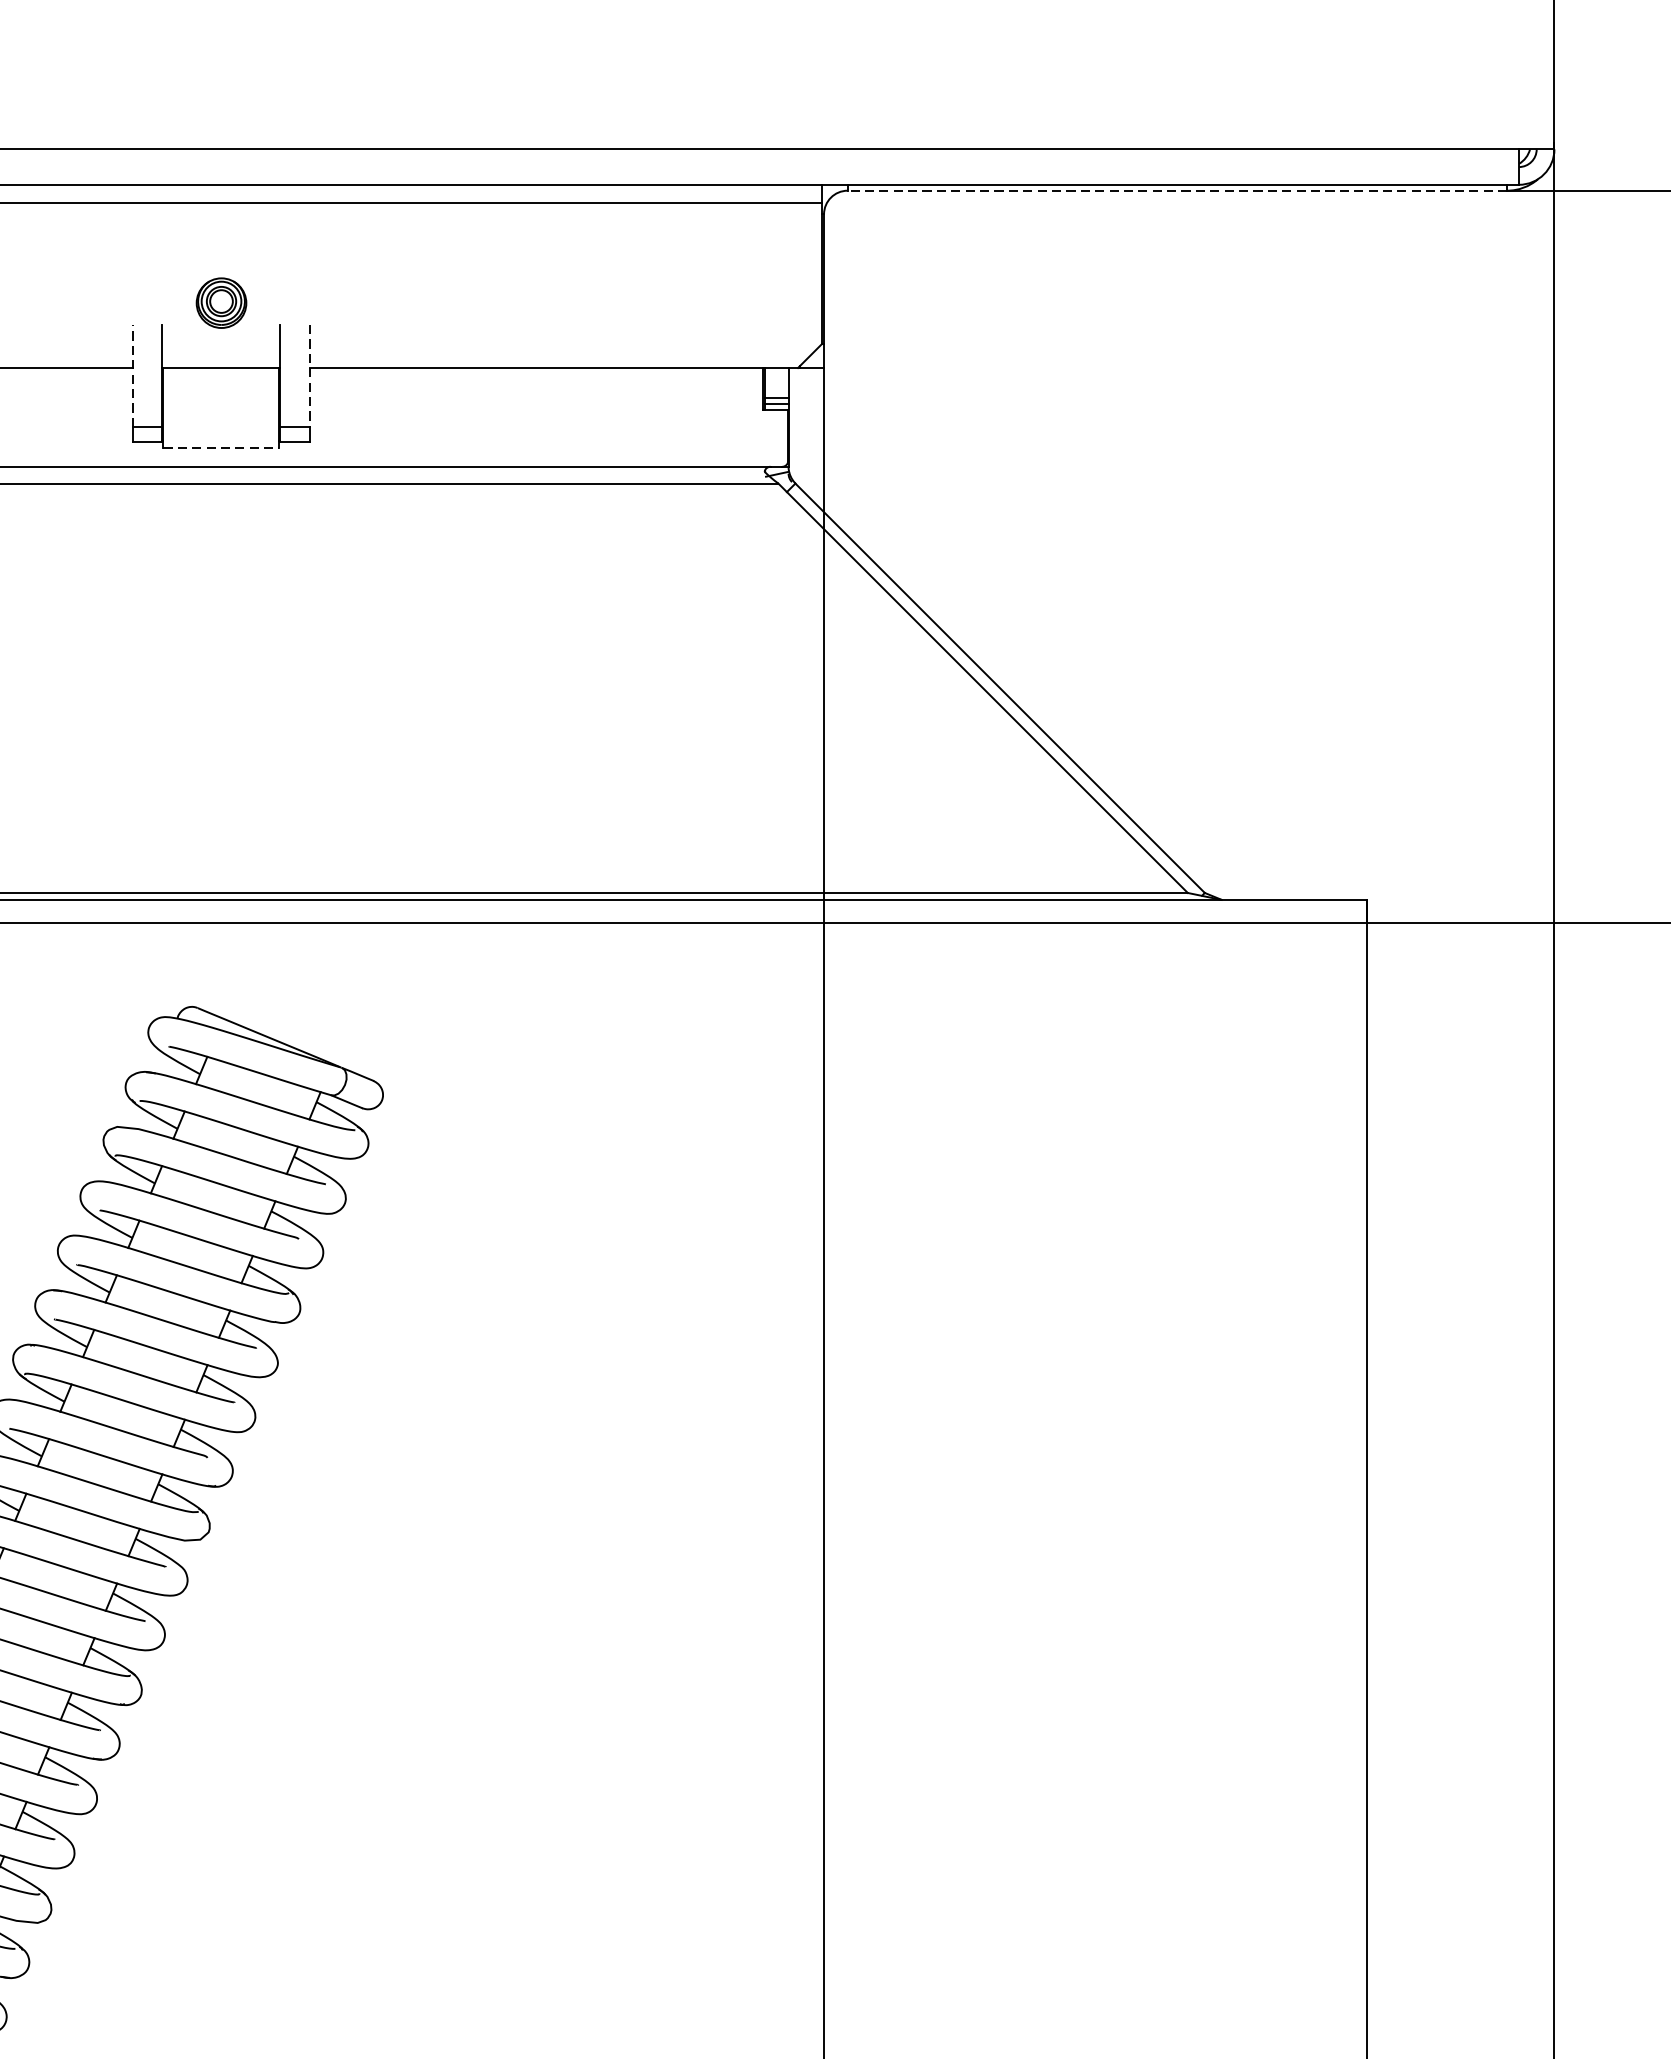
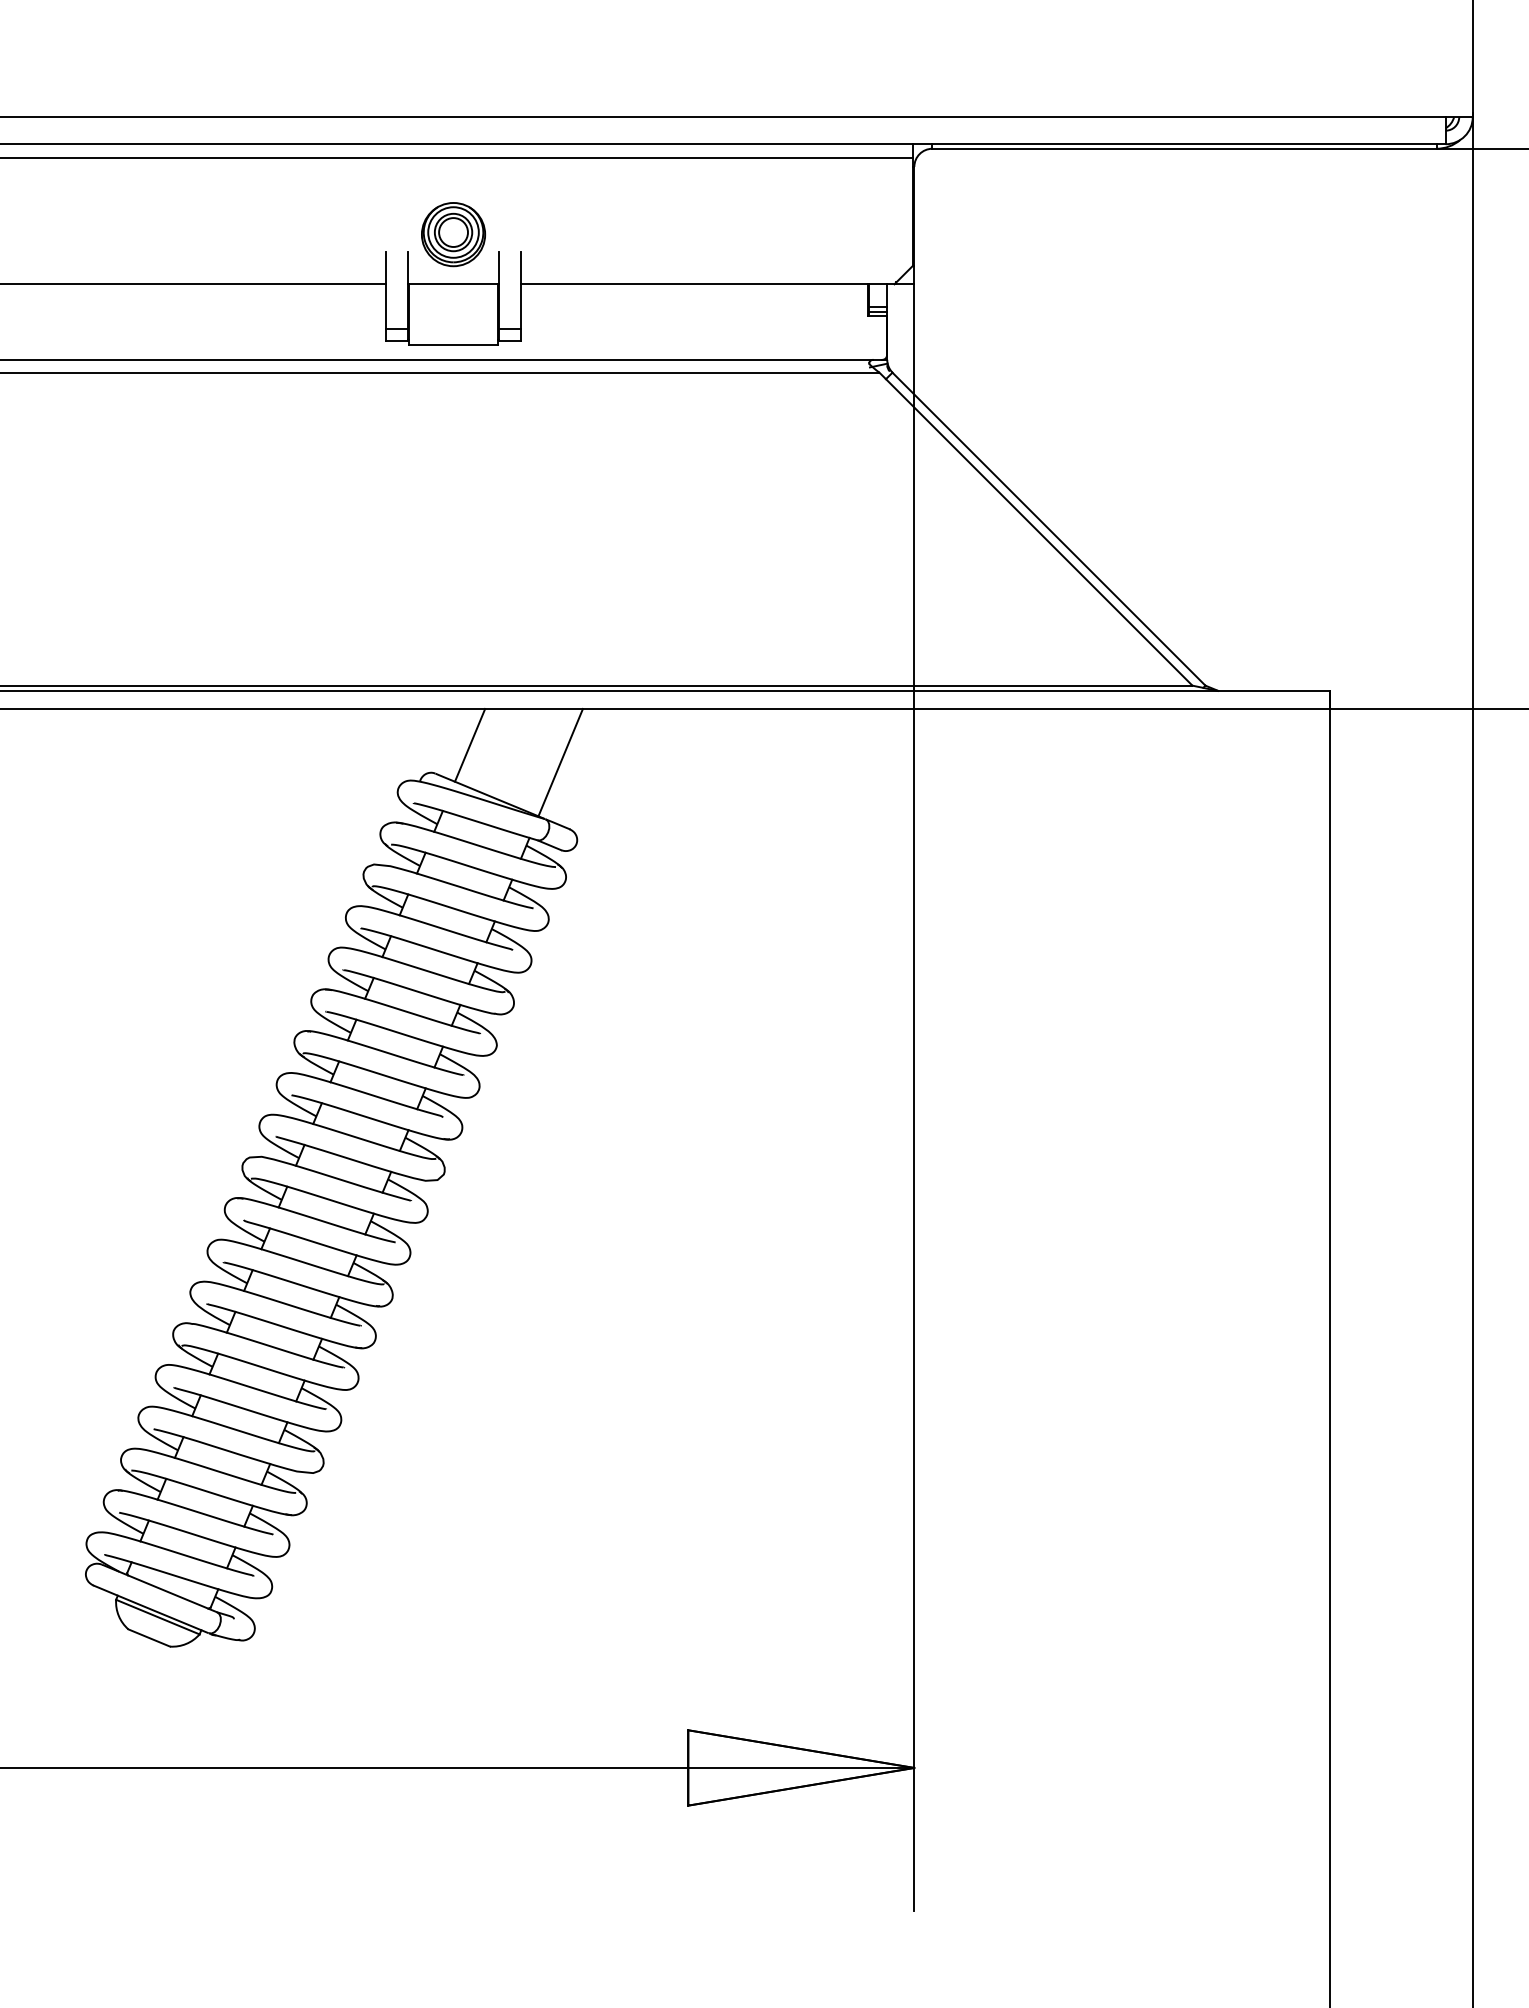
line: (1177, 190) -> (1184, 148), dashed -> solid
part: (221, 302) -> (453, 234), size x1.67
line: (132, 376) -> (385, 290), dashed -> solid
line: (310, 376) -> (521, 290), dashed -> solid
line: (222, 448) -> (454, 345), dashed -> solid
line: (242, 969) -> (469, 744), added
line: (361, 993) -> (560, 762), added

